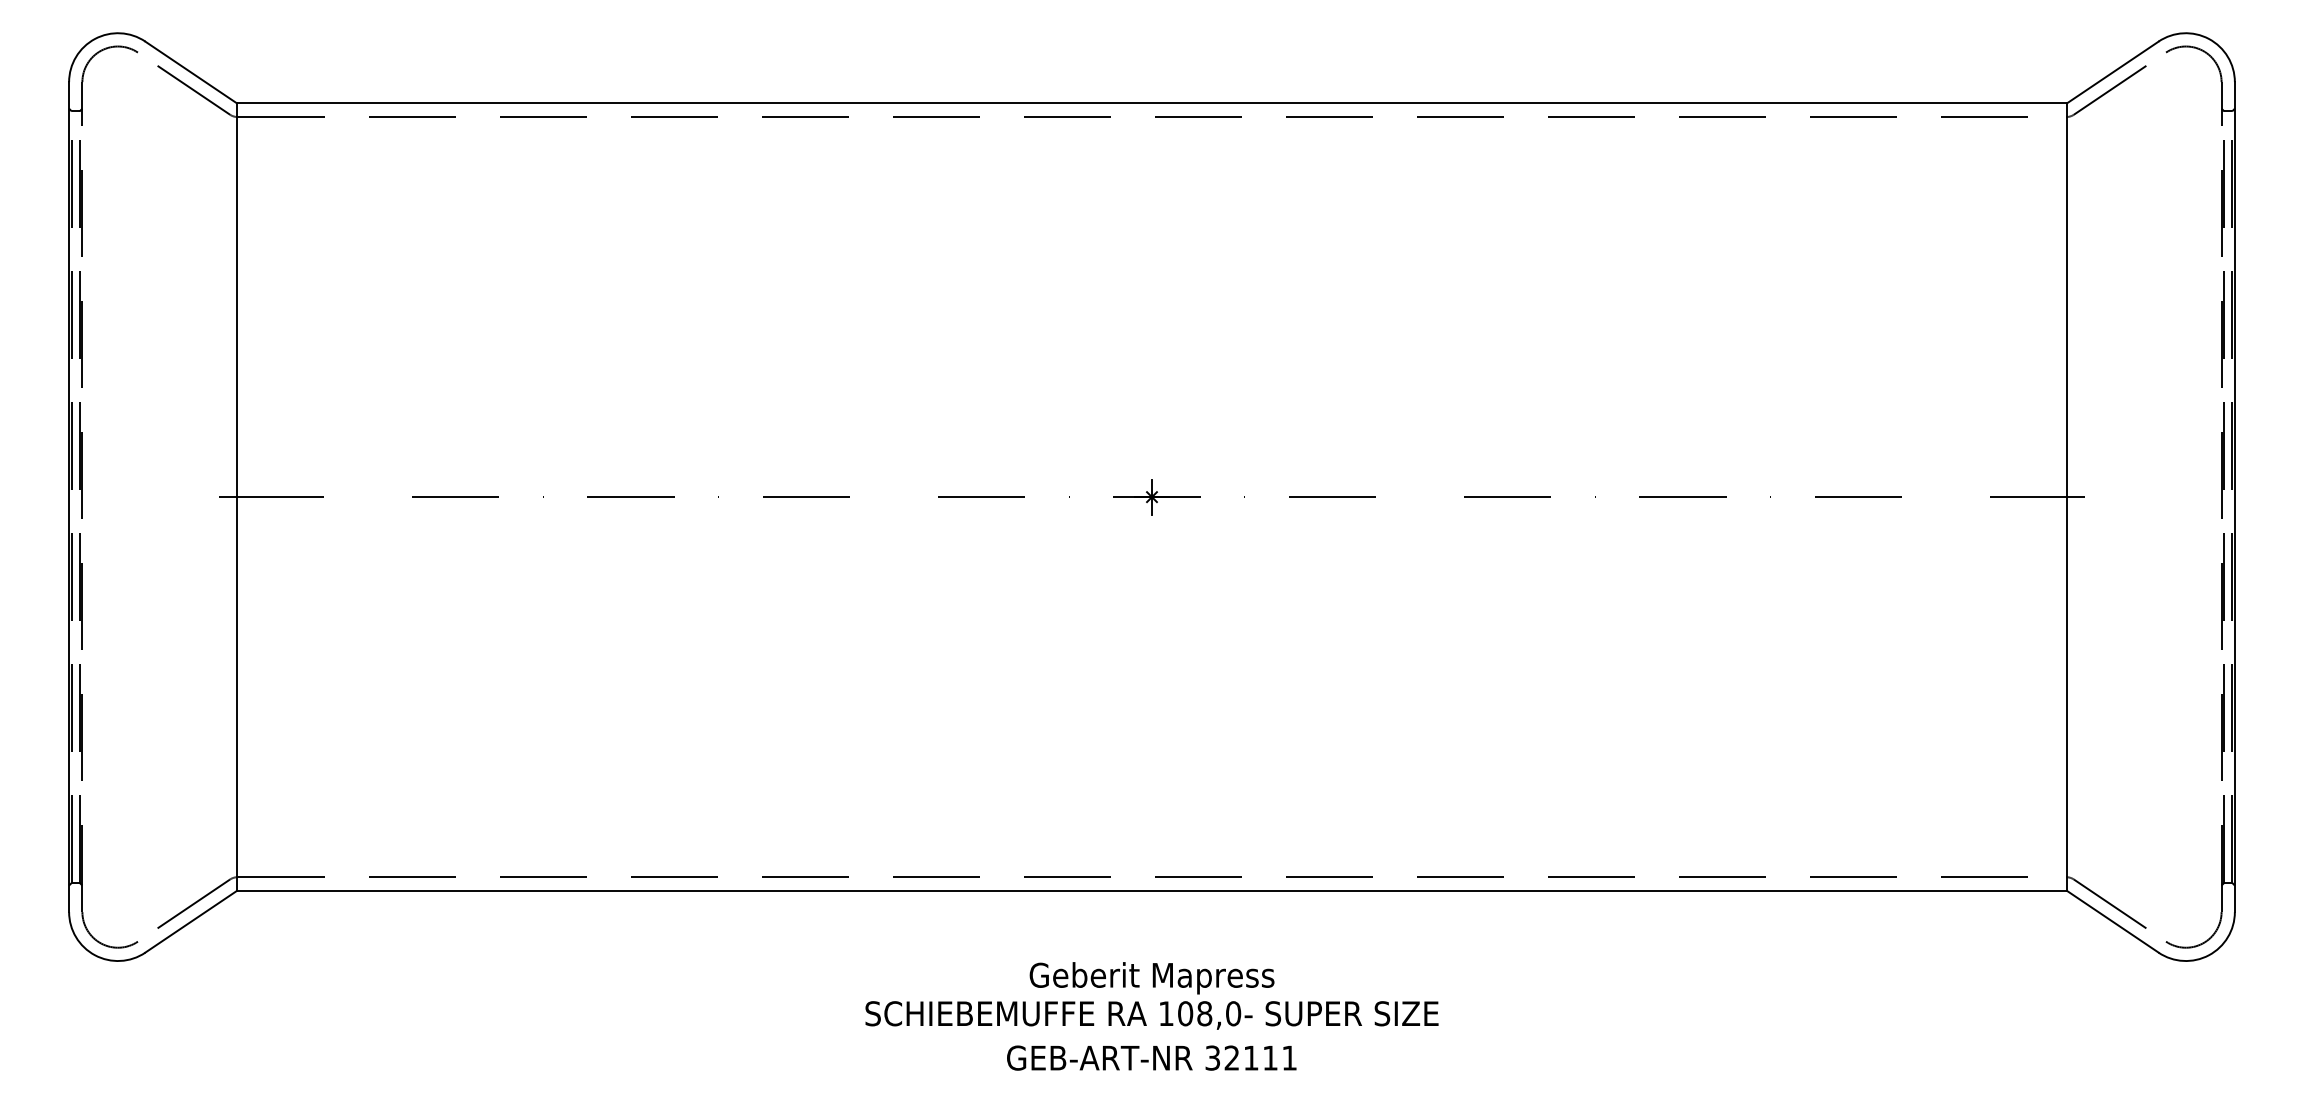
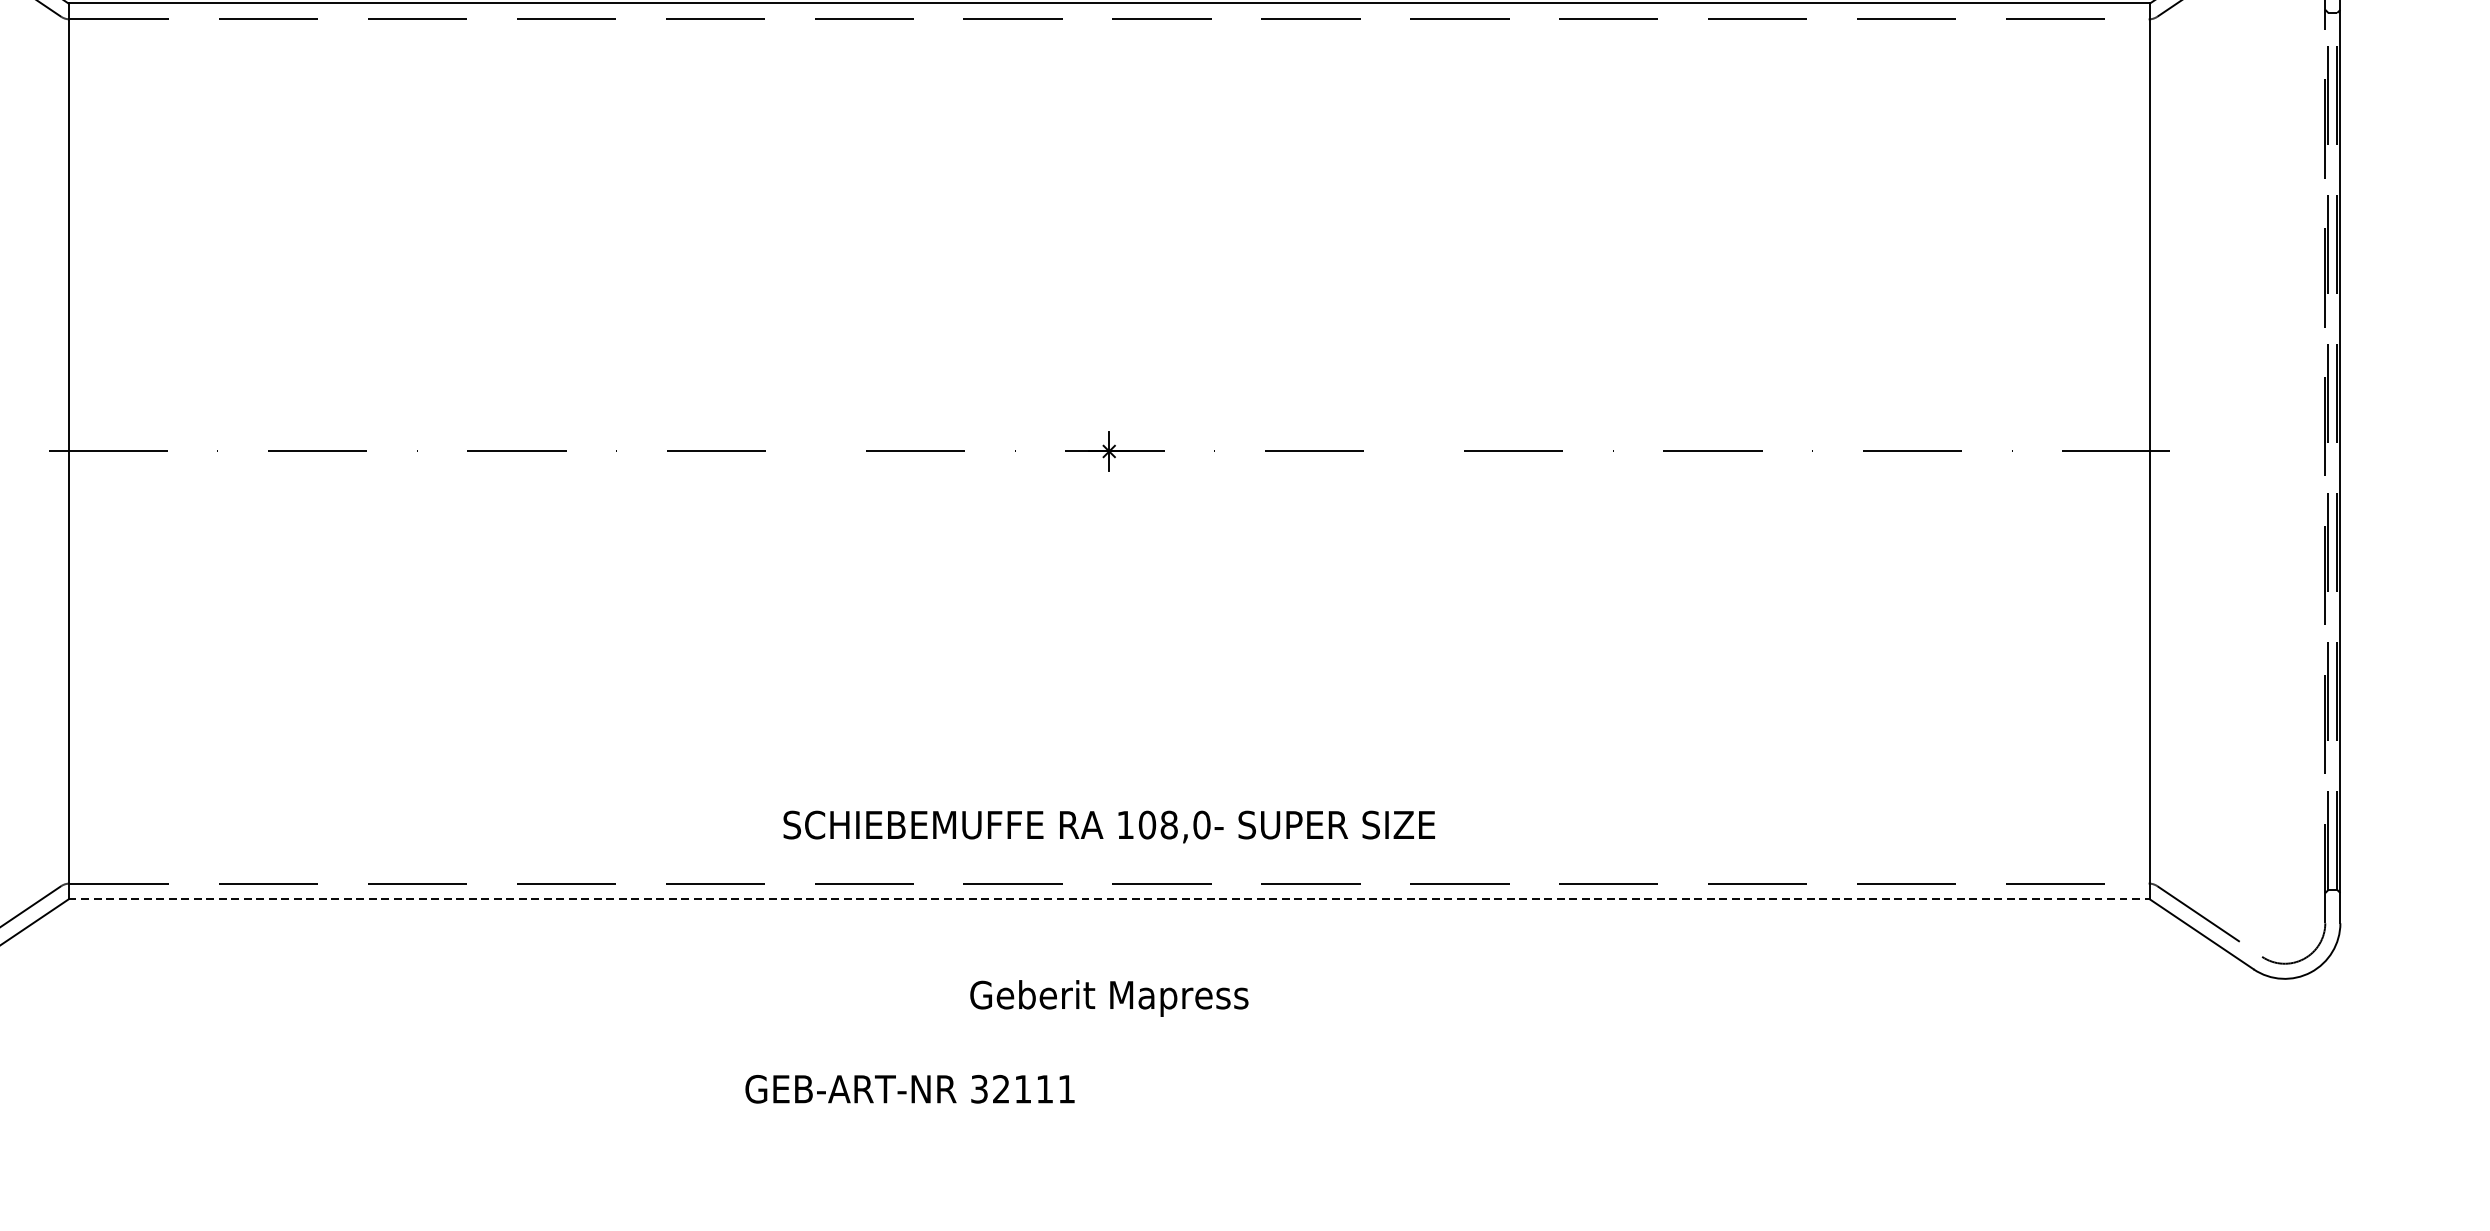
line: (1152, 891) -> (1109, 899), solid -> dashed
text: (1151, 1015) -> (1108, 827), moved
text: (1151, 1057) -> (909, 1088), moved

